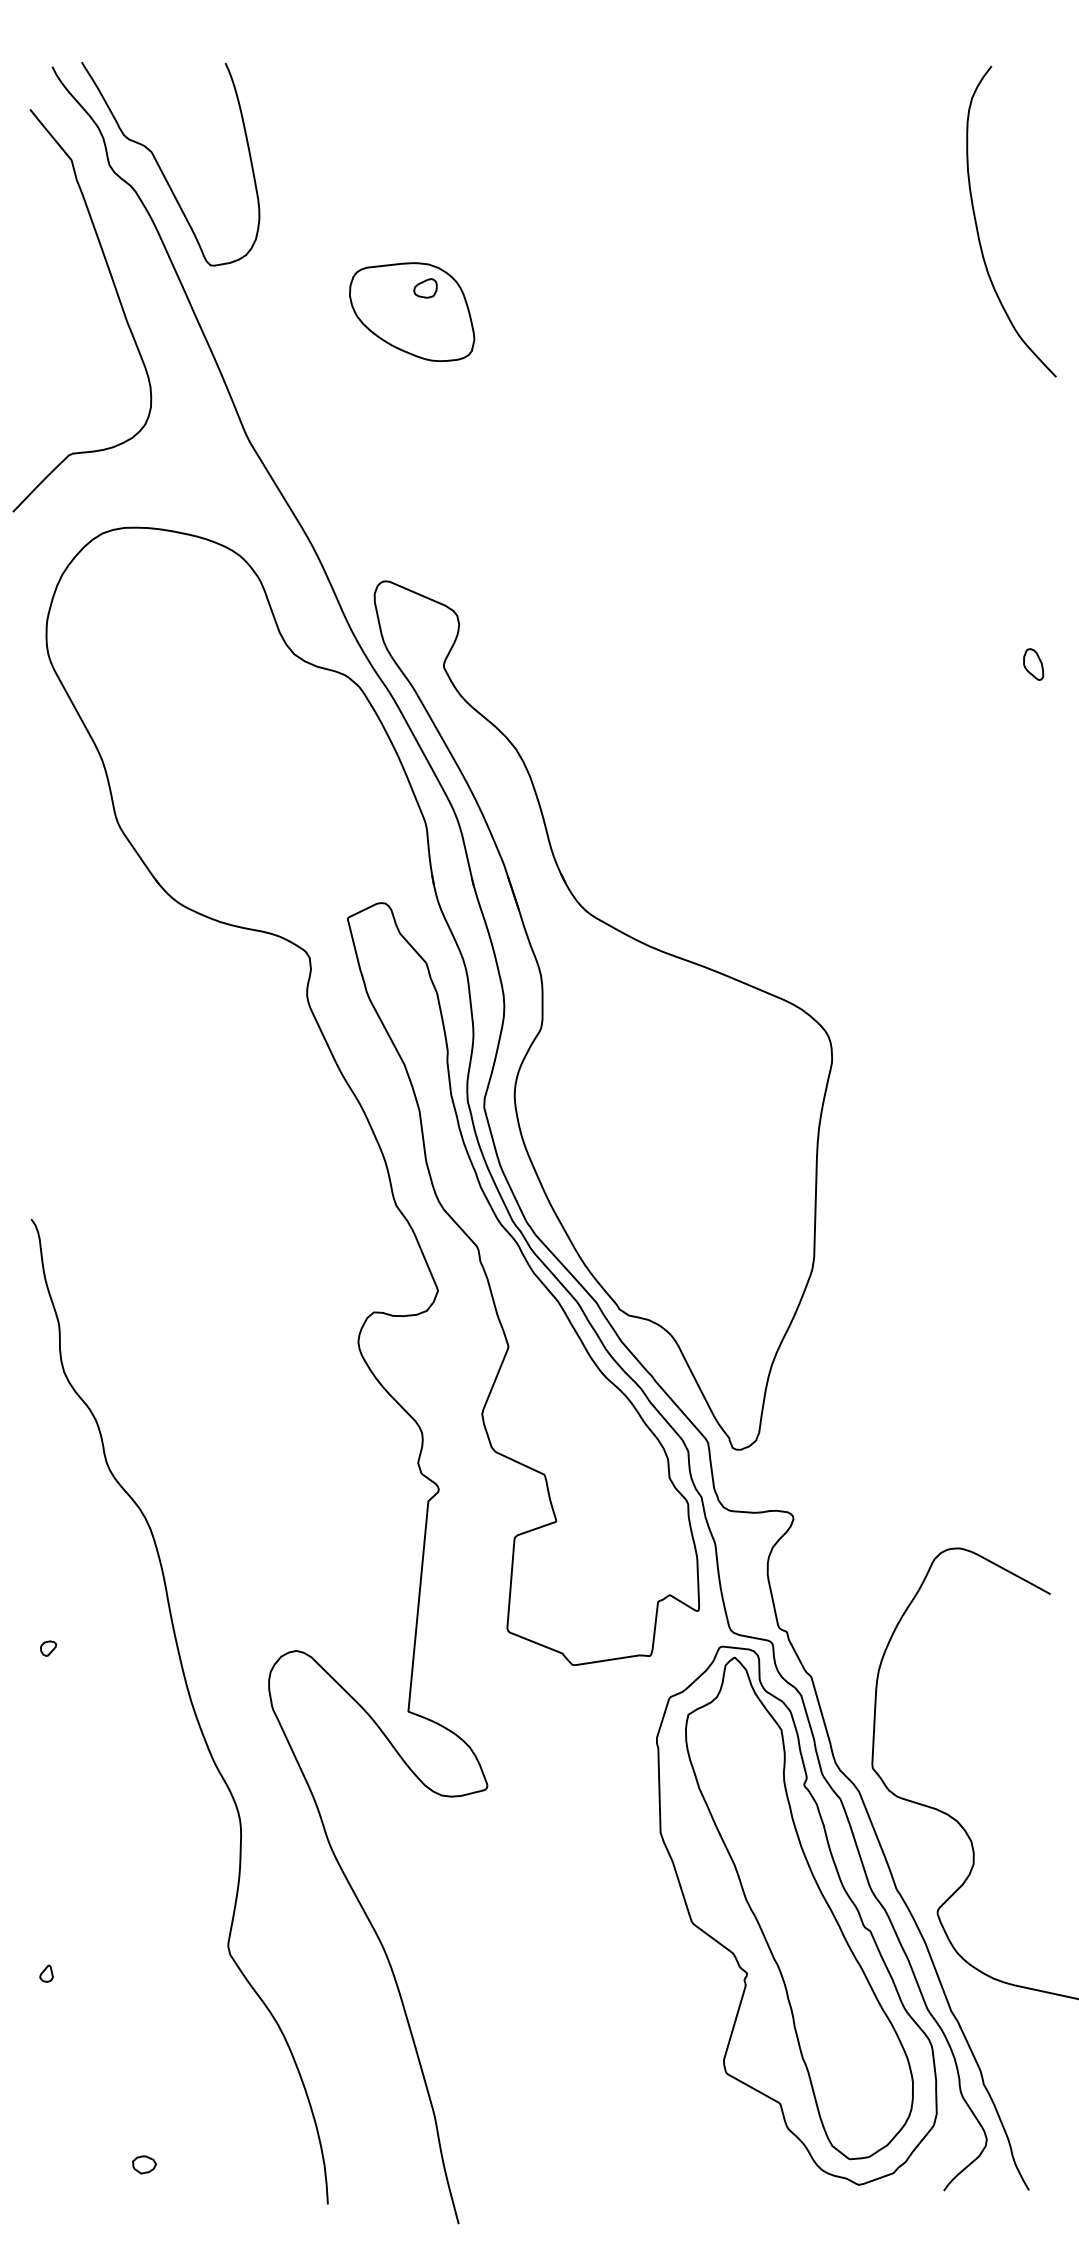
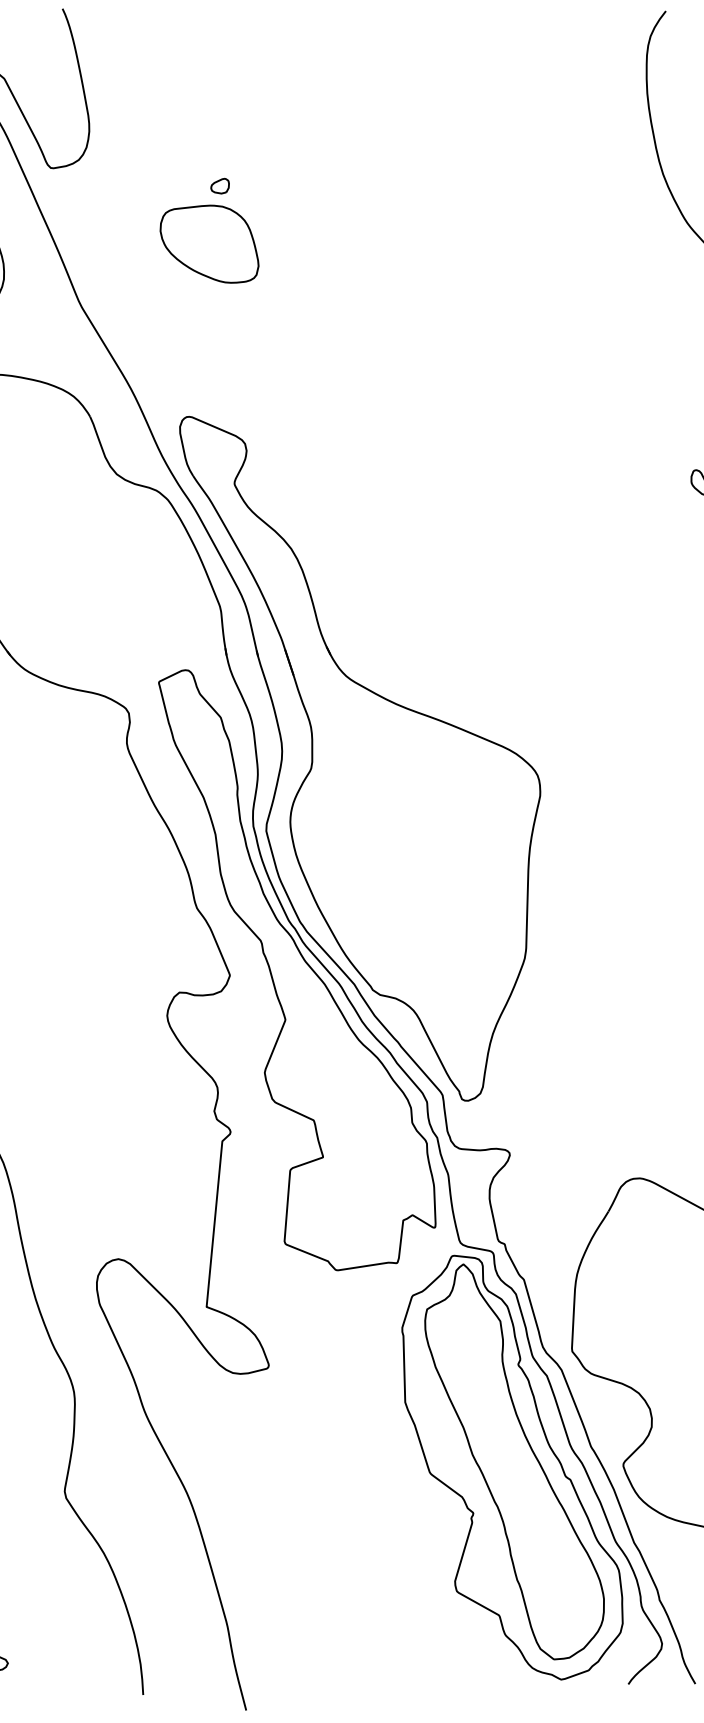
part: (412, 312) -> (209, 244), moved

